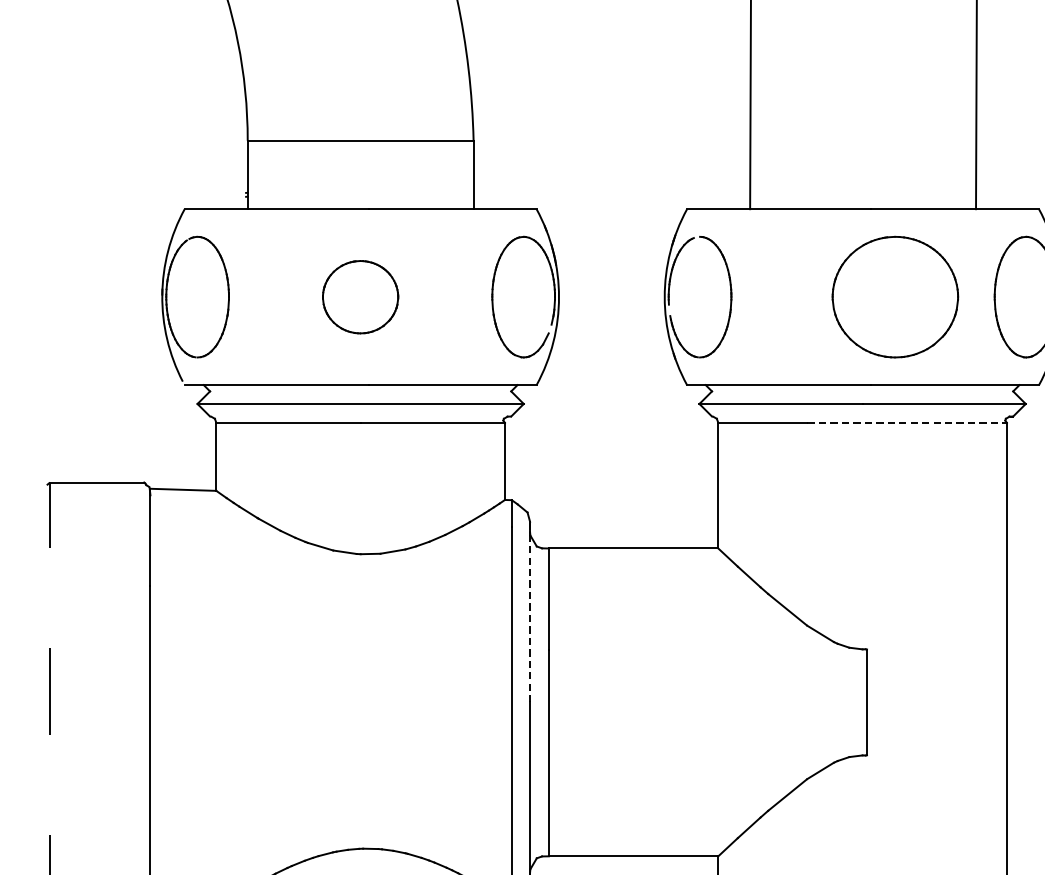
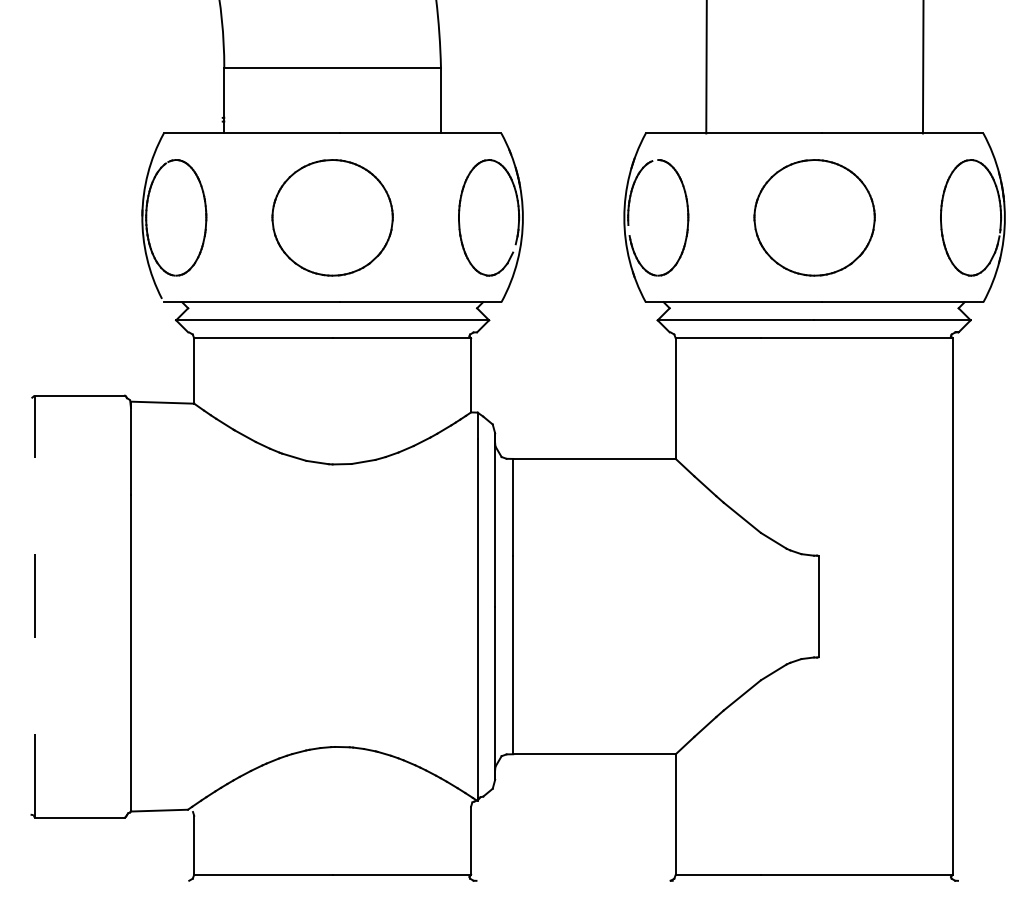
part: (360, 296) -> (332, 217), size x1.67
part: (895, 296) -> (814, 217), moved
line: (906, 422) -> (856, 338), dashed -> solid
line: (530, 611) -> (495, 519), dashed -> solid

